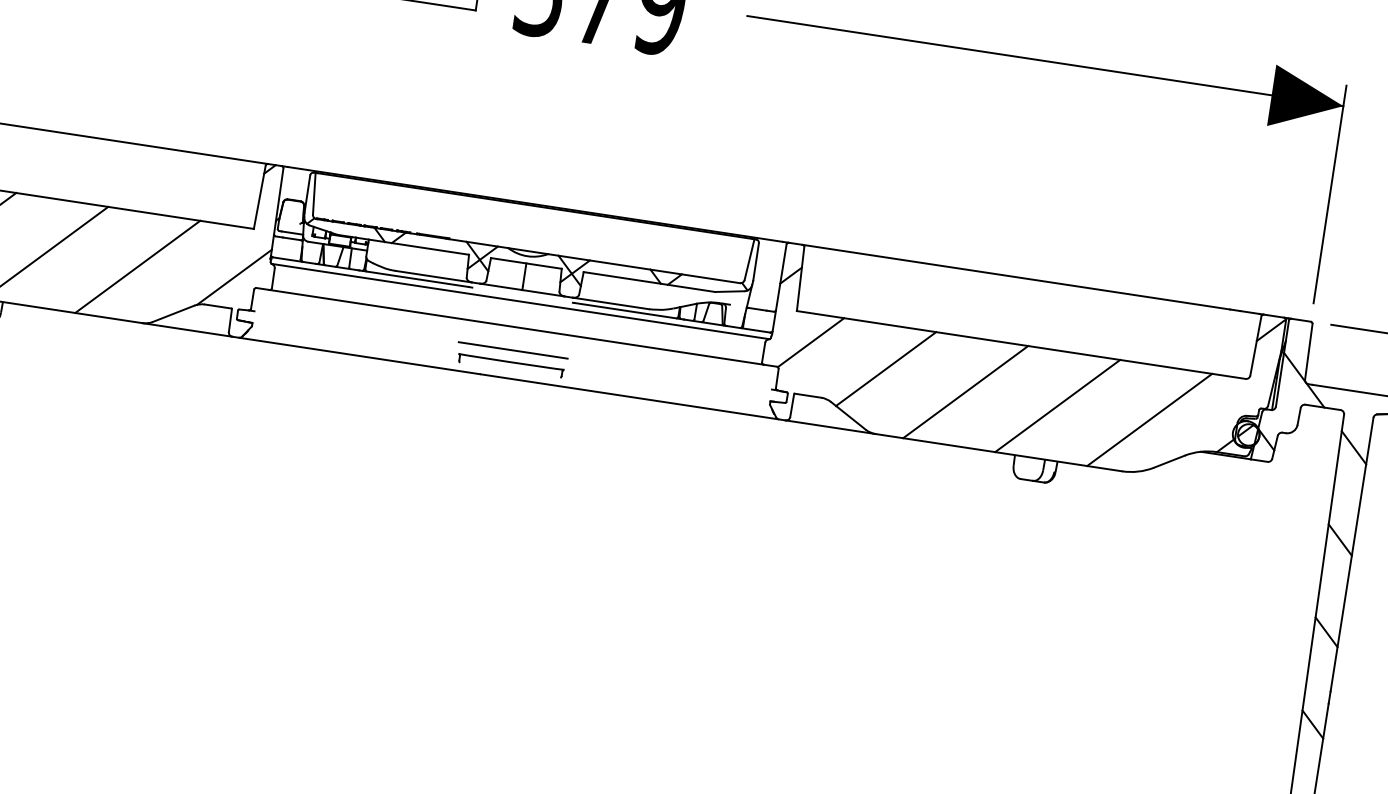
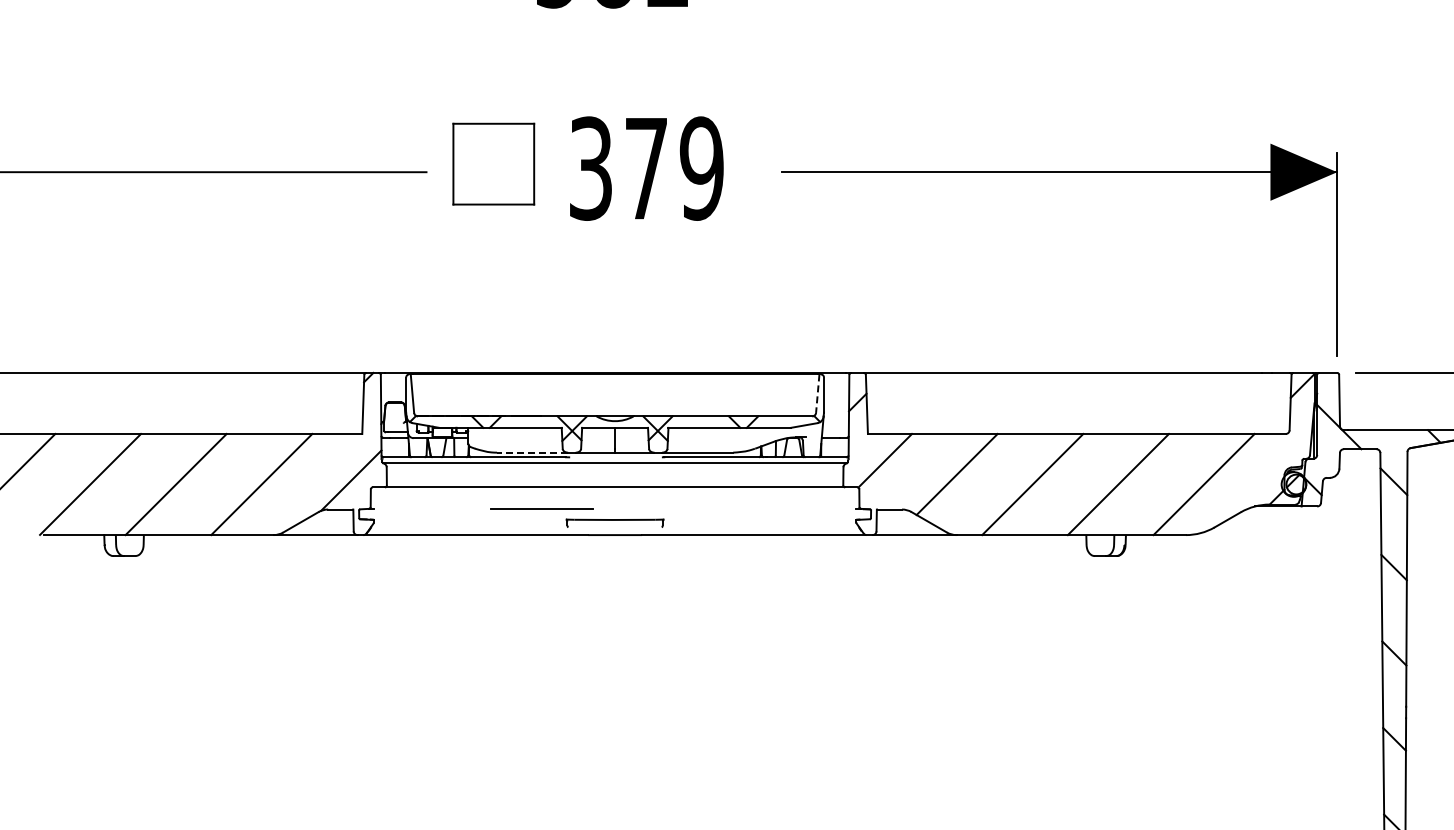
line: (749, 260) -> (817, 394), solid -> dashed
line: (433, 276) -> (532, 452), solid -> dashed
line: (512, 349) -> (541, 508), moved

